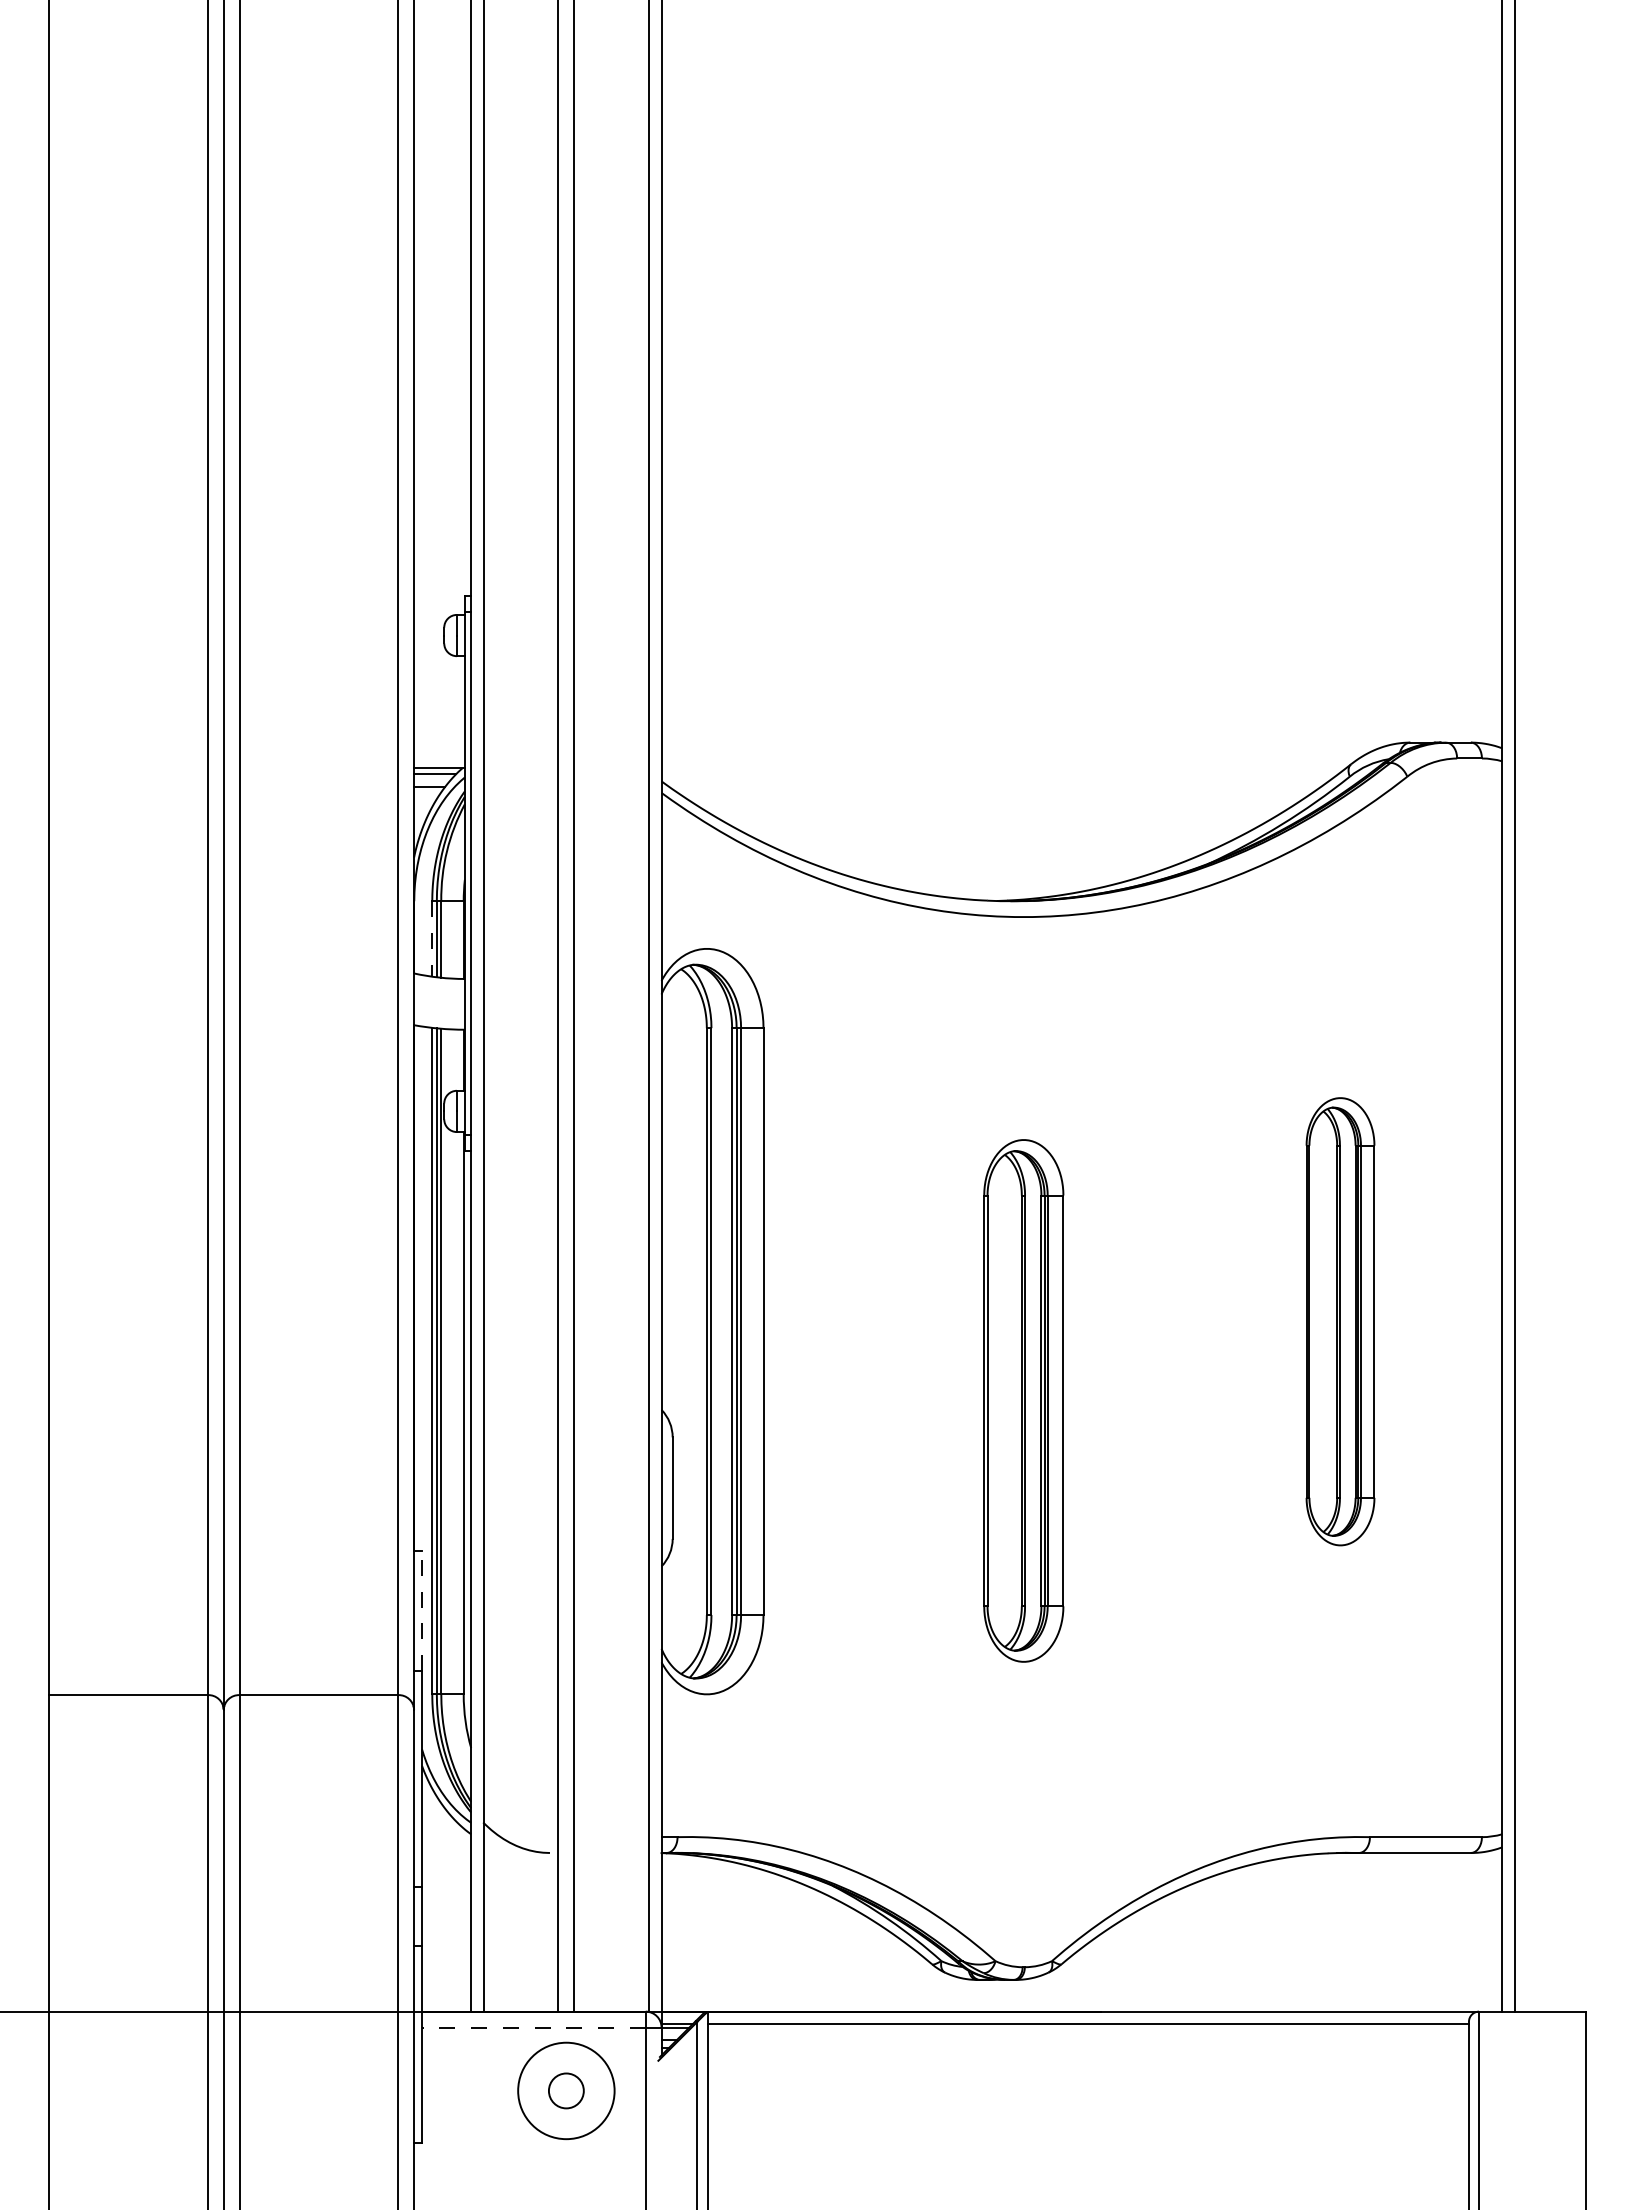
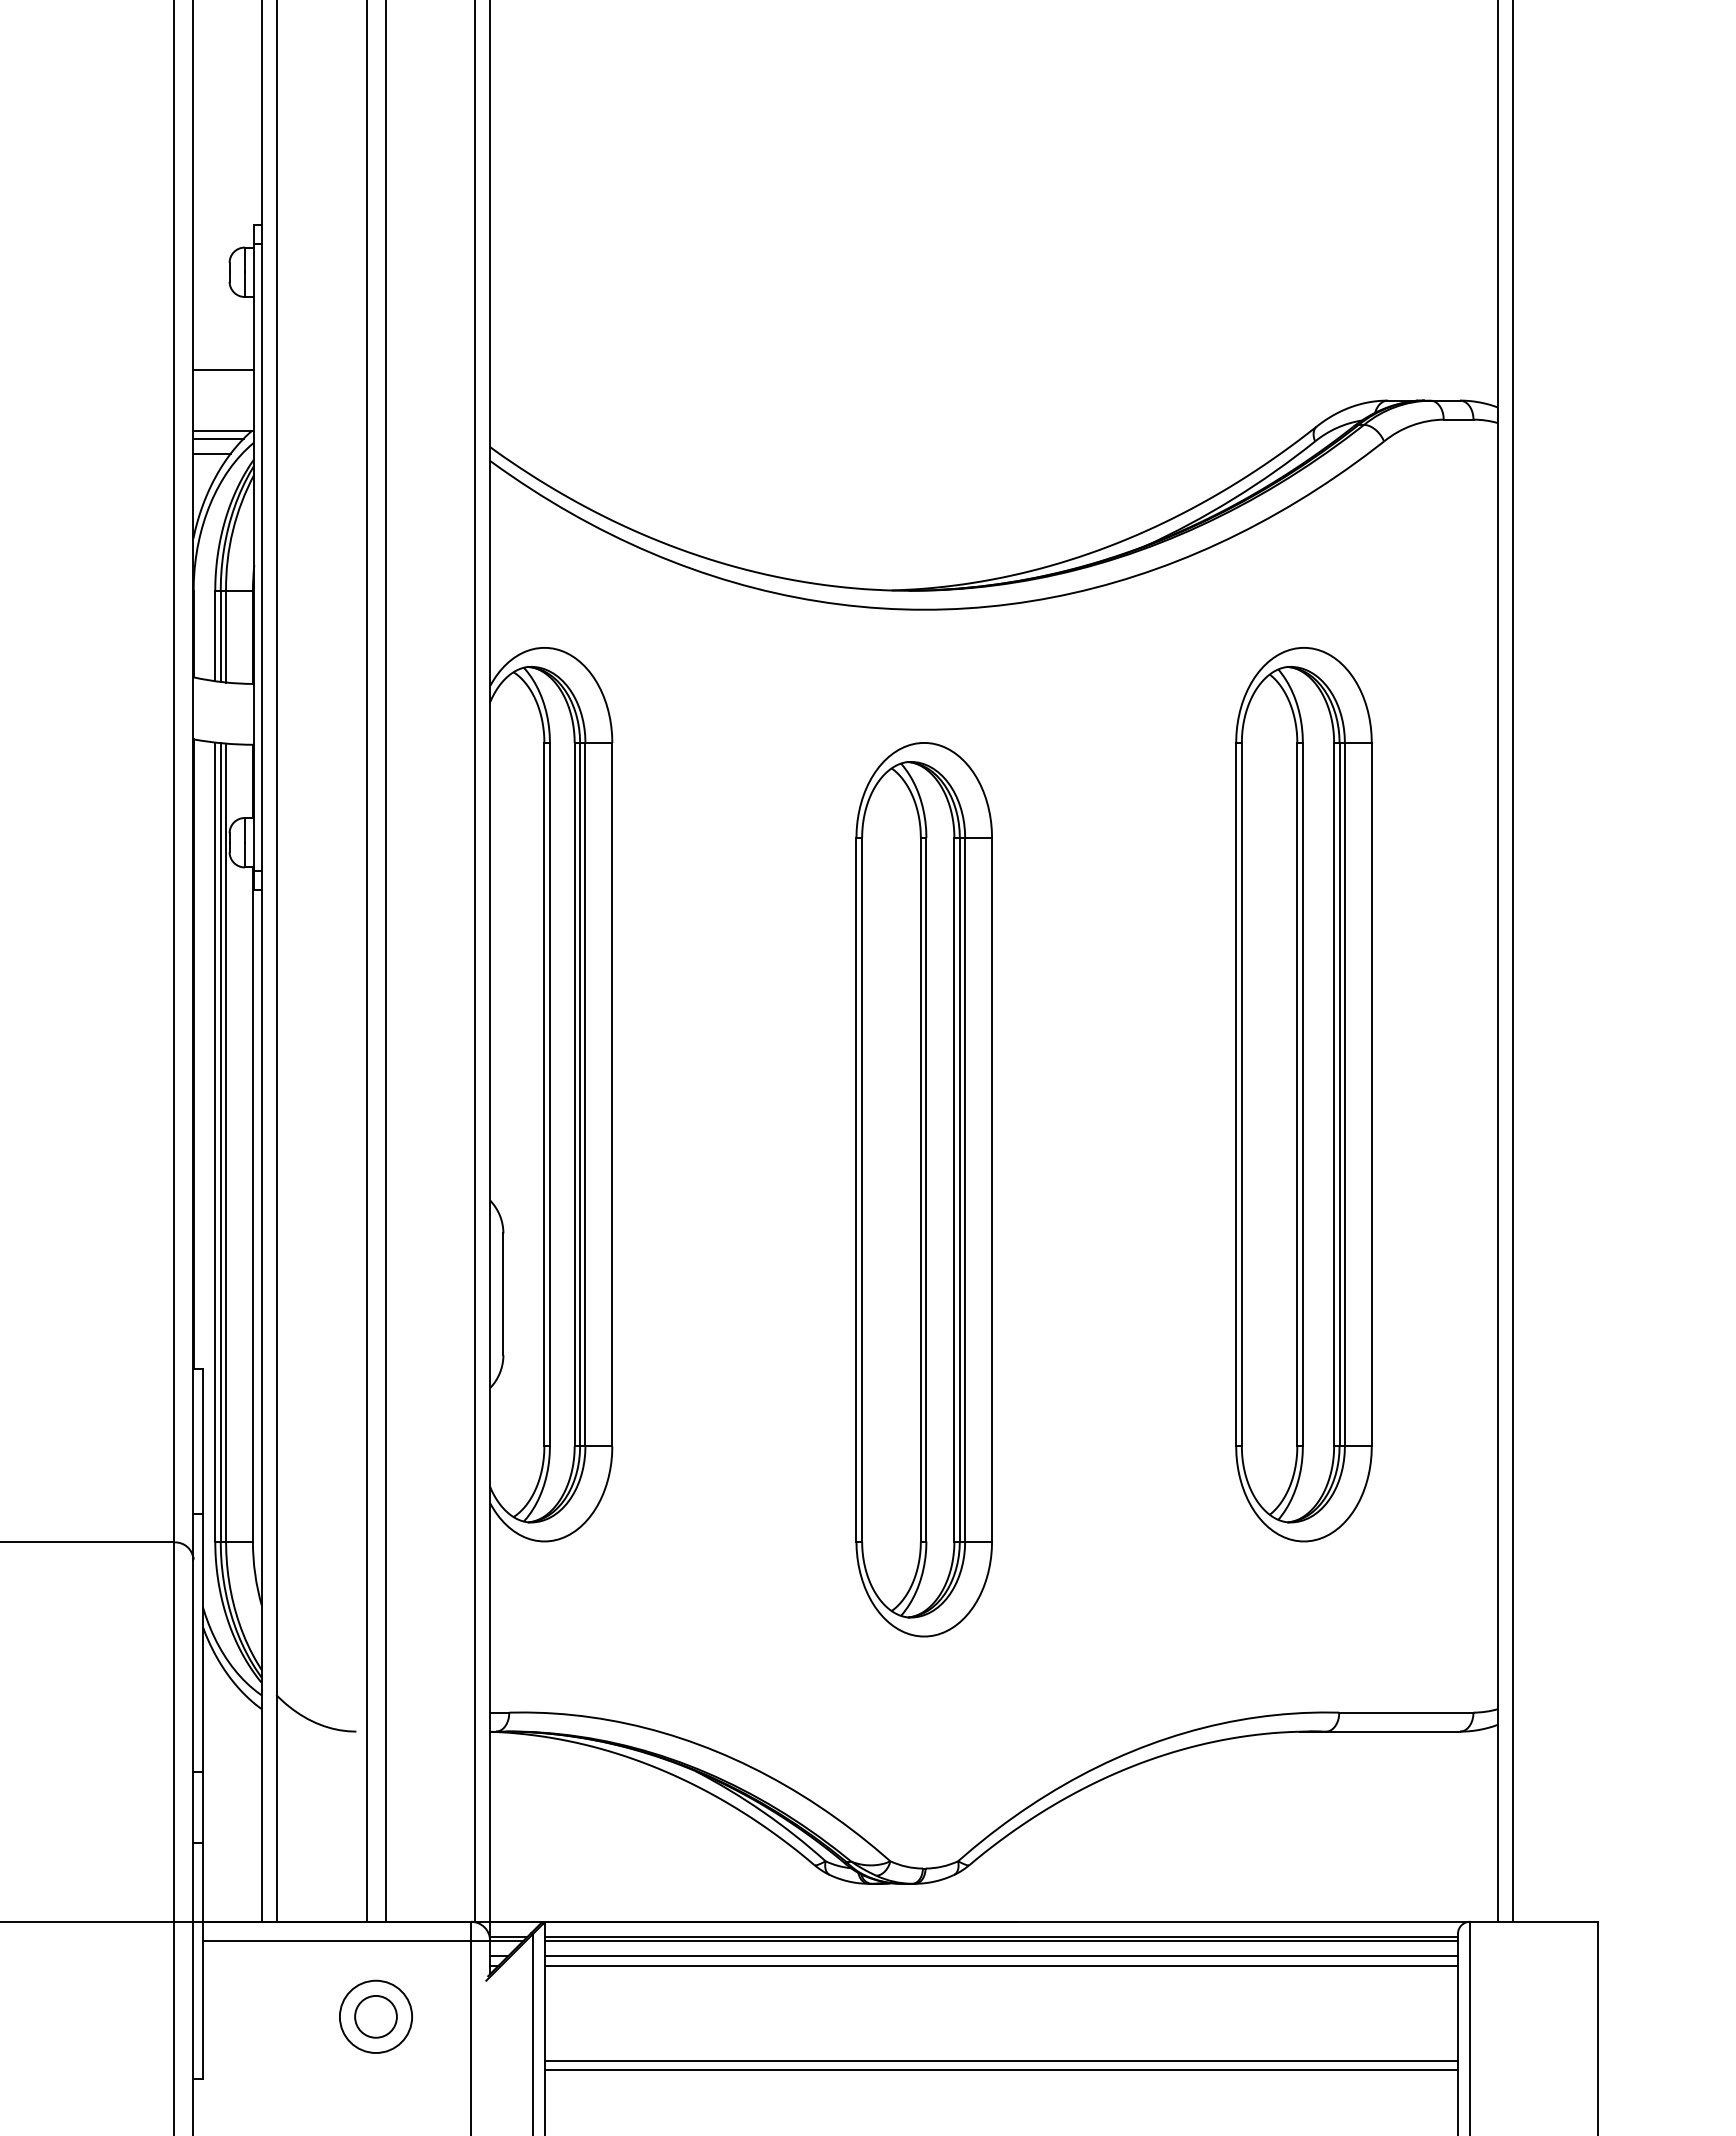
line: (439, 717) -> (223, 370), added
line: (432, 938) -> (215, 635), dashed -> solid
part: (1340, 1321) -> (1303, 1094), size x1.67
part: (1023, 1400) -> (923, 1189), size x1.43
line: (422, 1610) -> (203, 1440), dashed -> solid
line: (533, 2027) -> (336, 1940), dashed -> solid
line: (1087, 2027) -> (1000, 1940), added
line: (1087, 2040) -> (1000, 1956), added
line: (1087, 2048) -> (1000, 1965), added
circle: (566, 2090) -> (376, 2016), size x0.62
line: (1087, 2127) -> (1000, 2060), added
line: (1087, 2135) -> (1000, 2070), added

